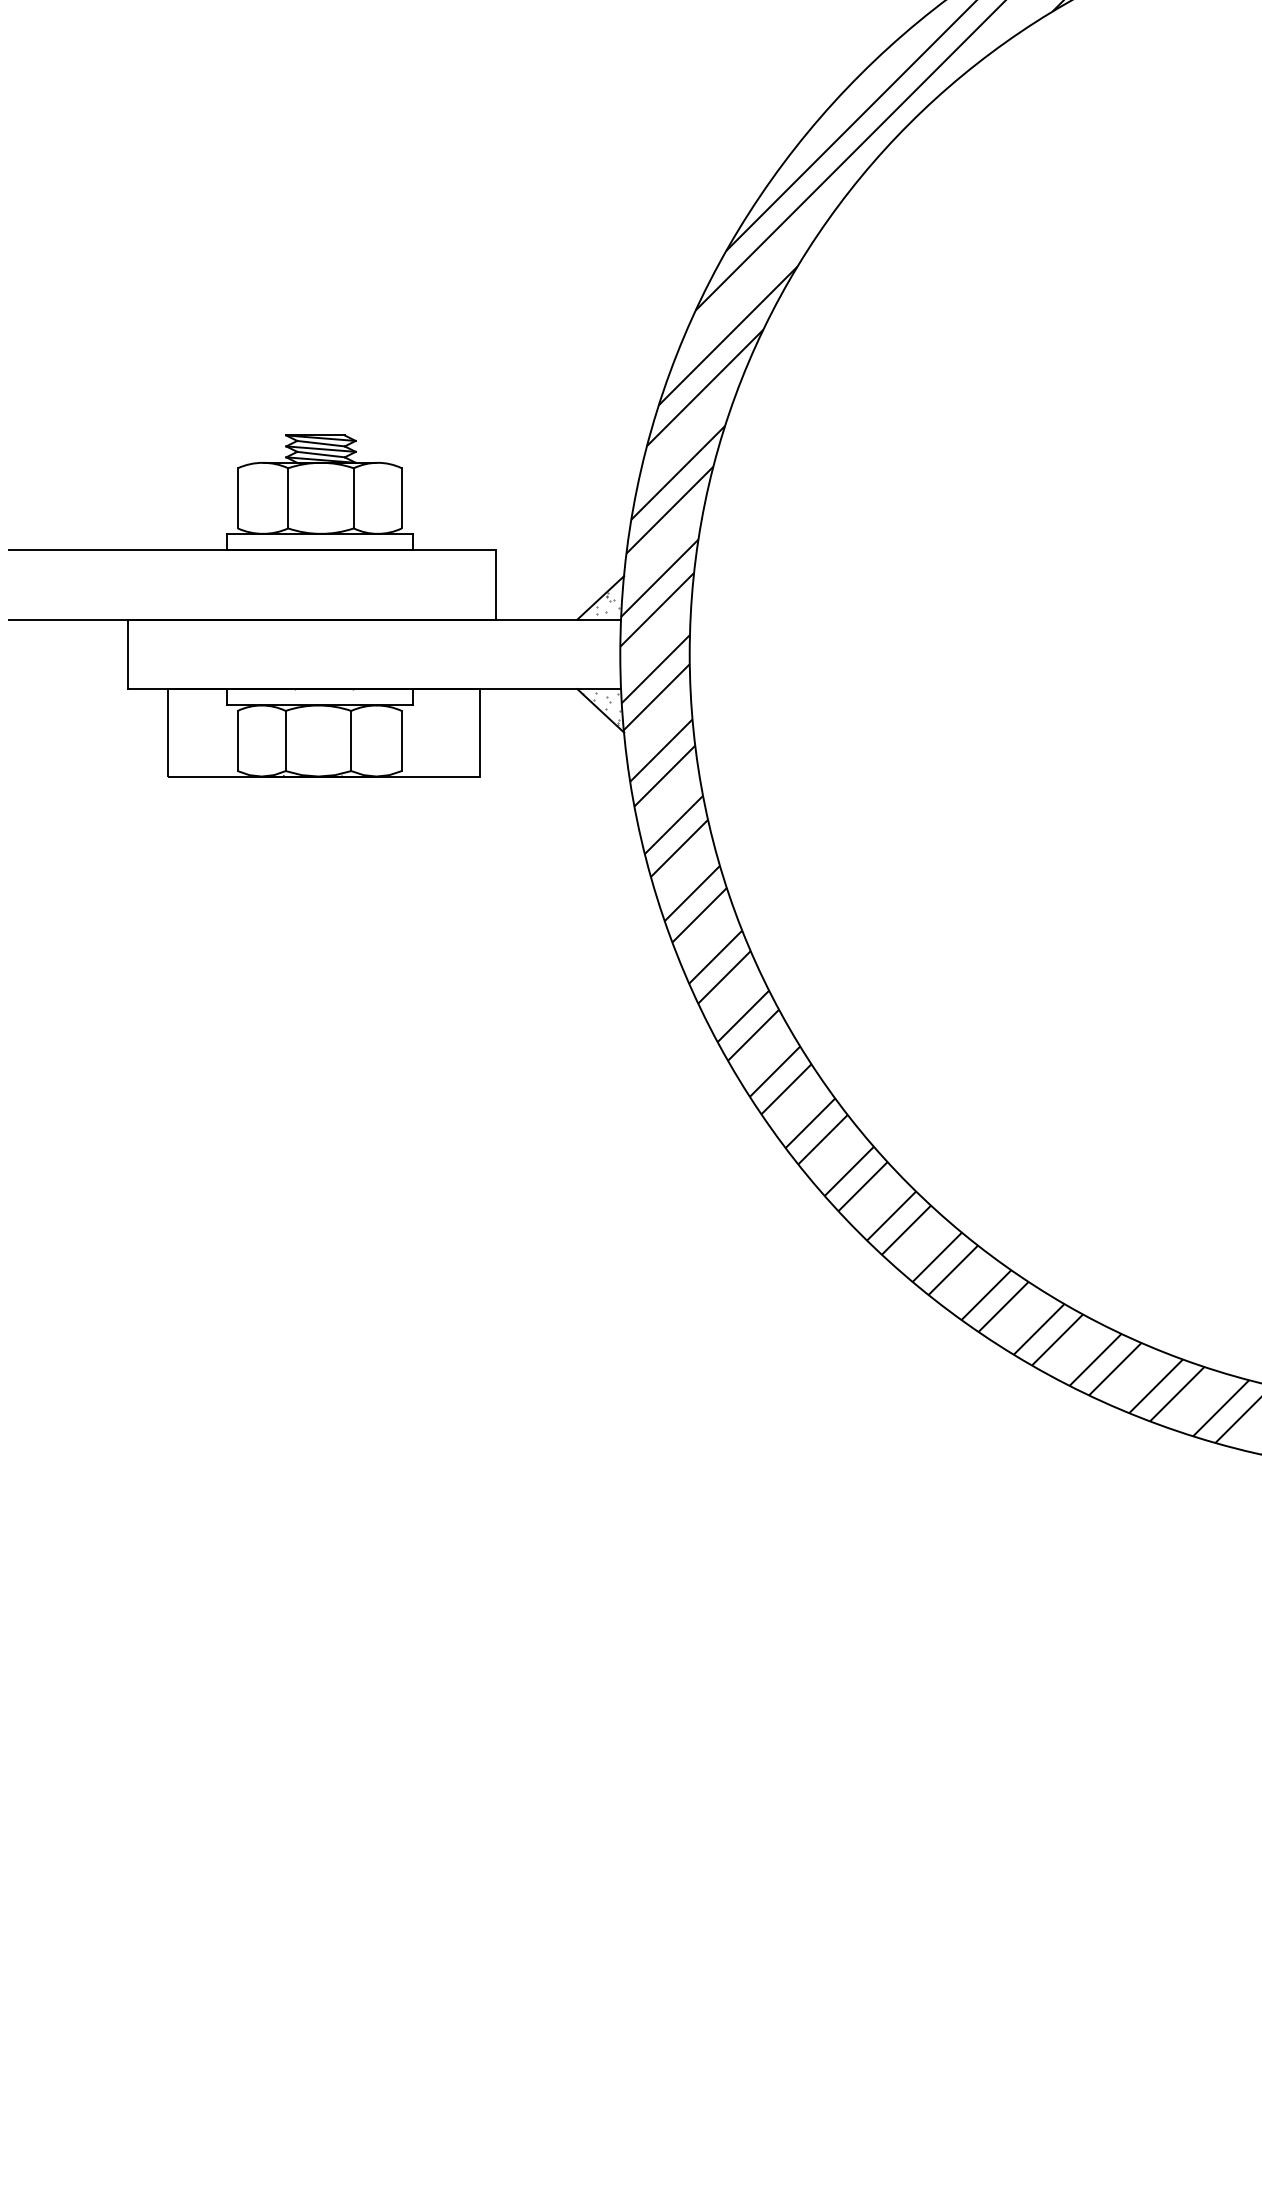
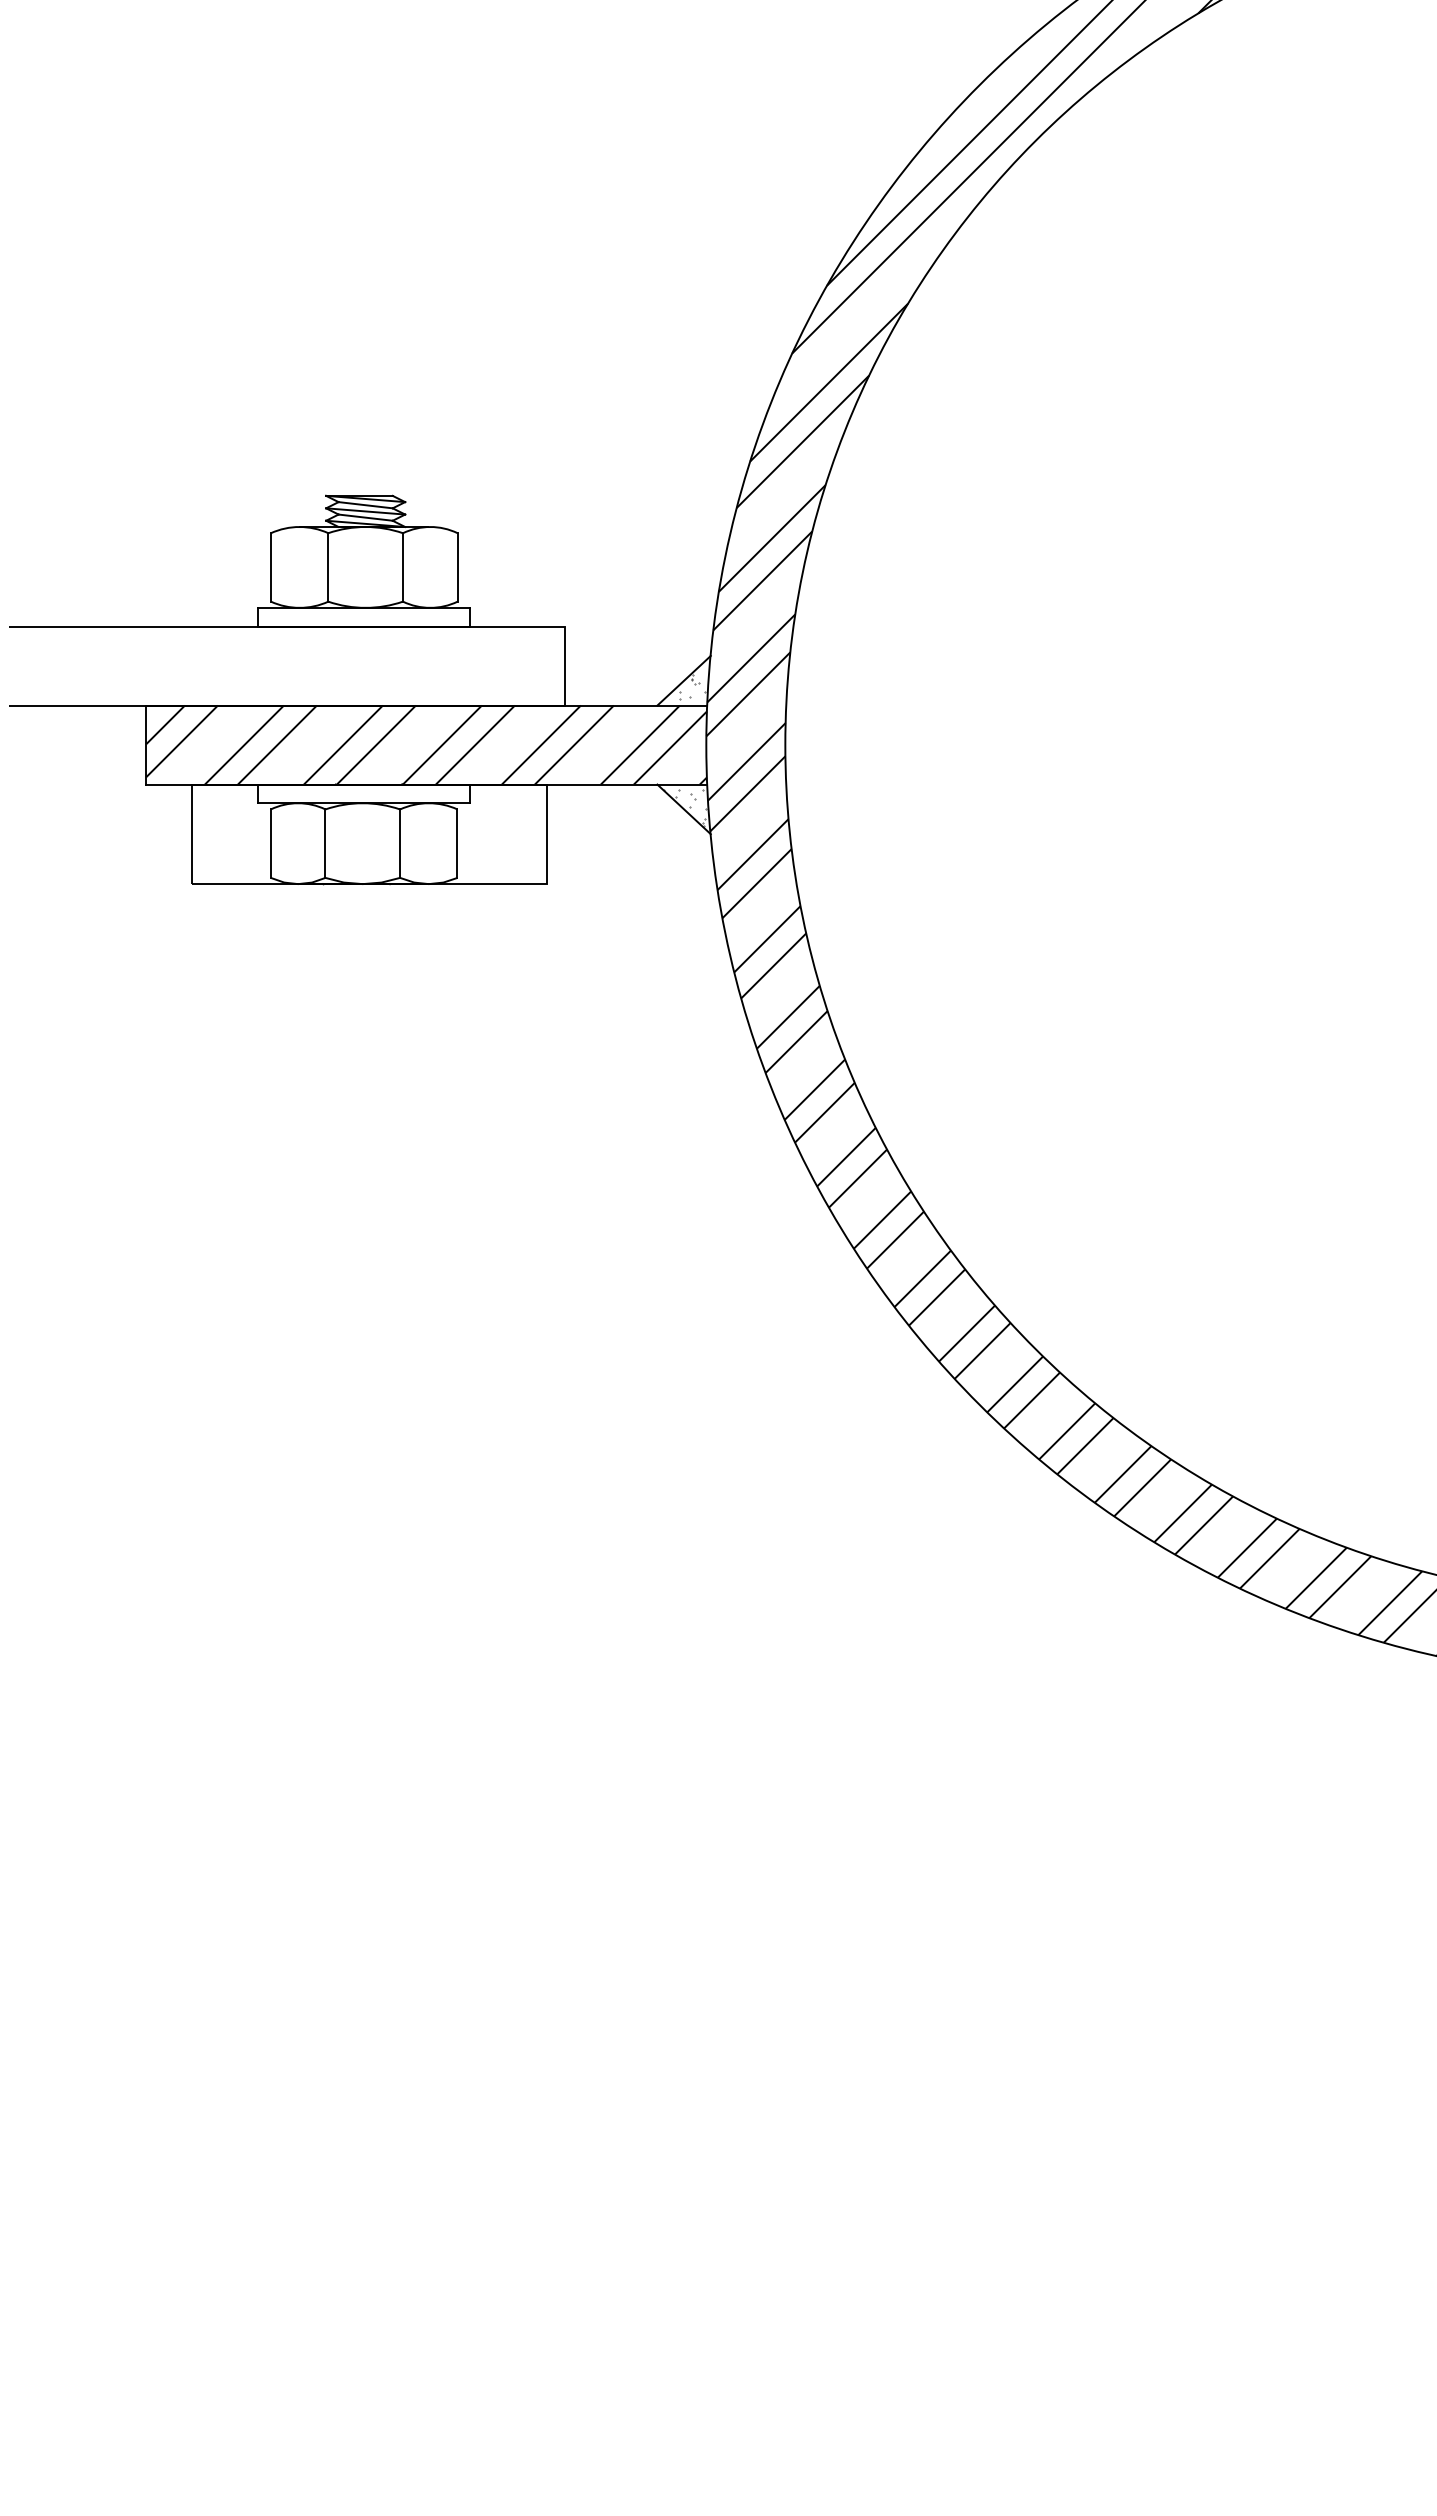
hatch: (374, 654) -> (426, 745), added

